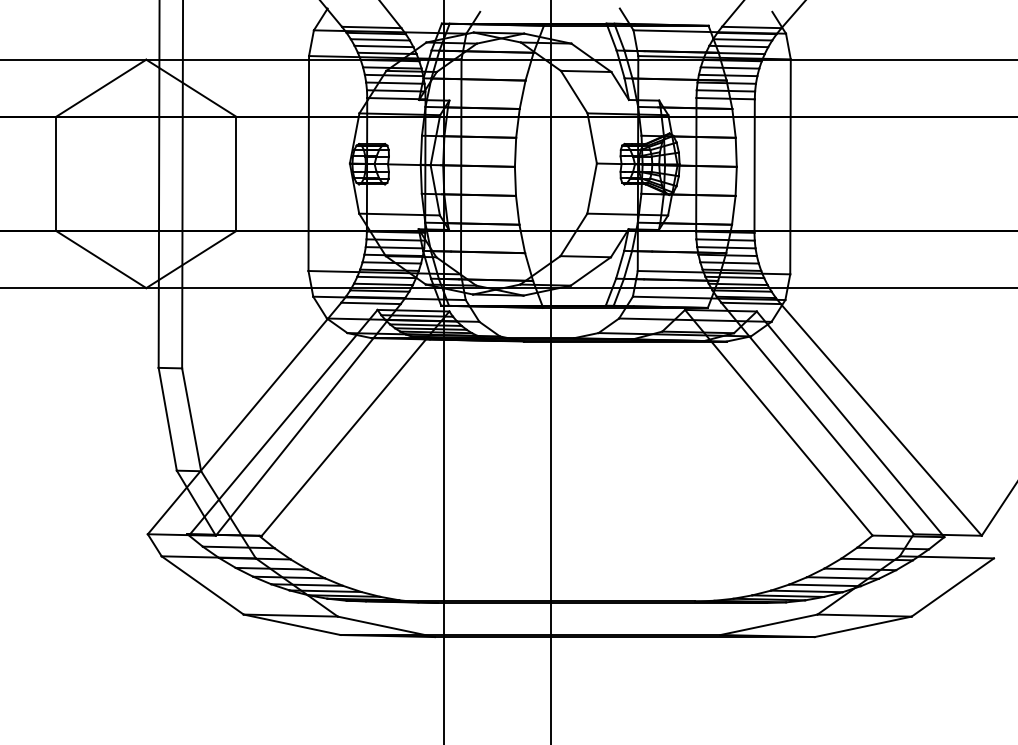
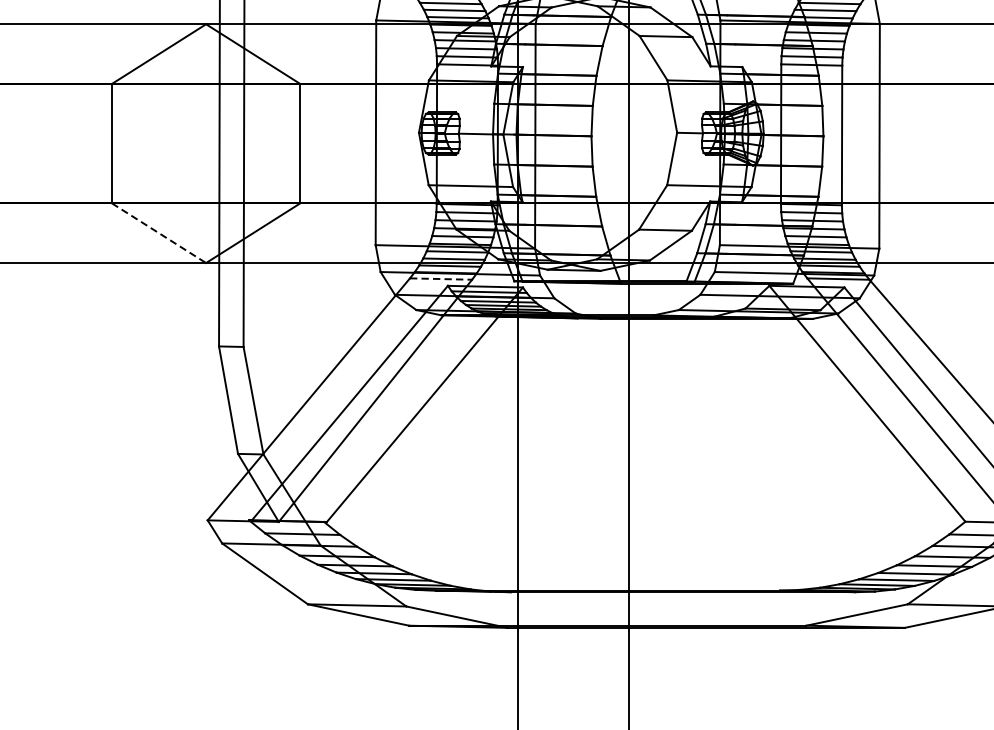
line: (101, 259) -> (159, 233), solid -> dashed
line: (371, 303) -> (441, 279), solid -> dashed

